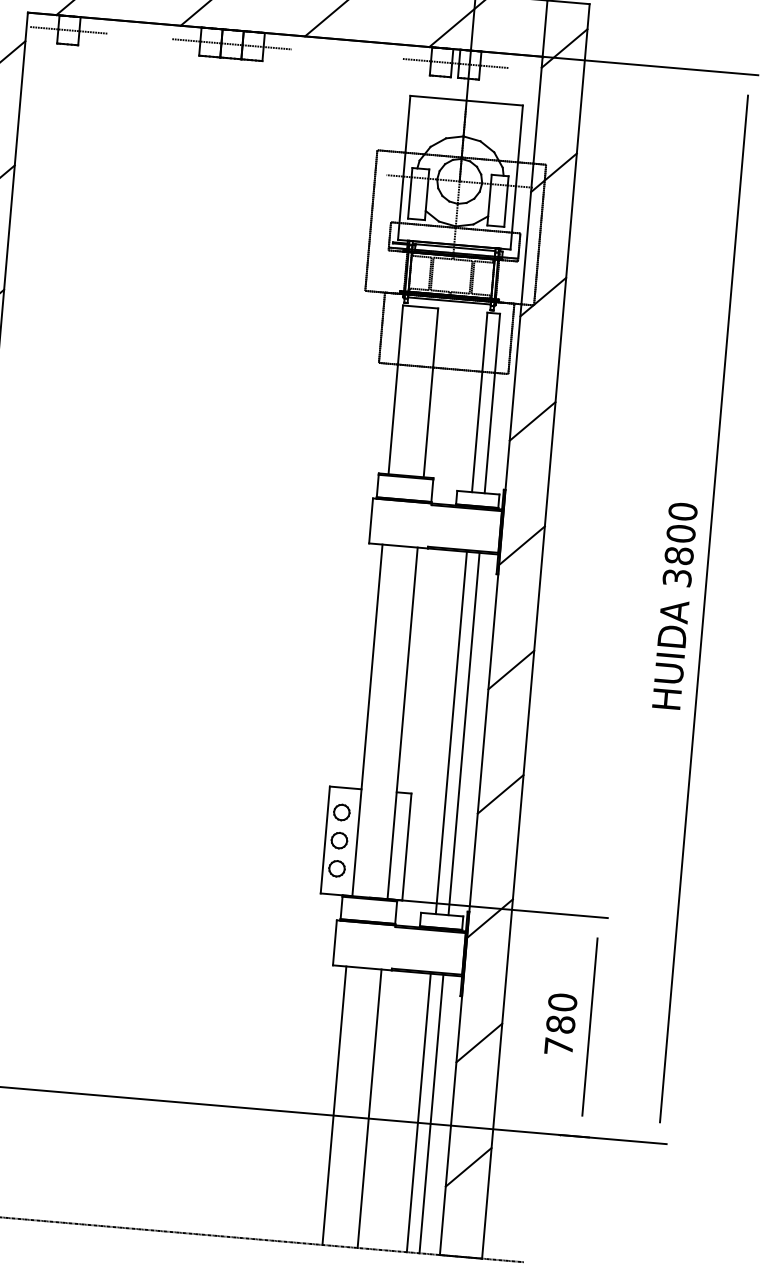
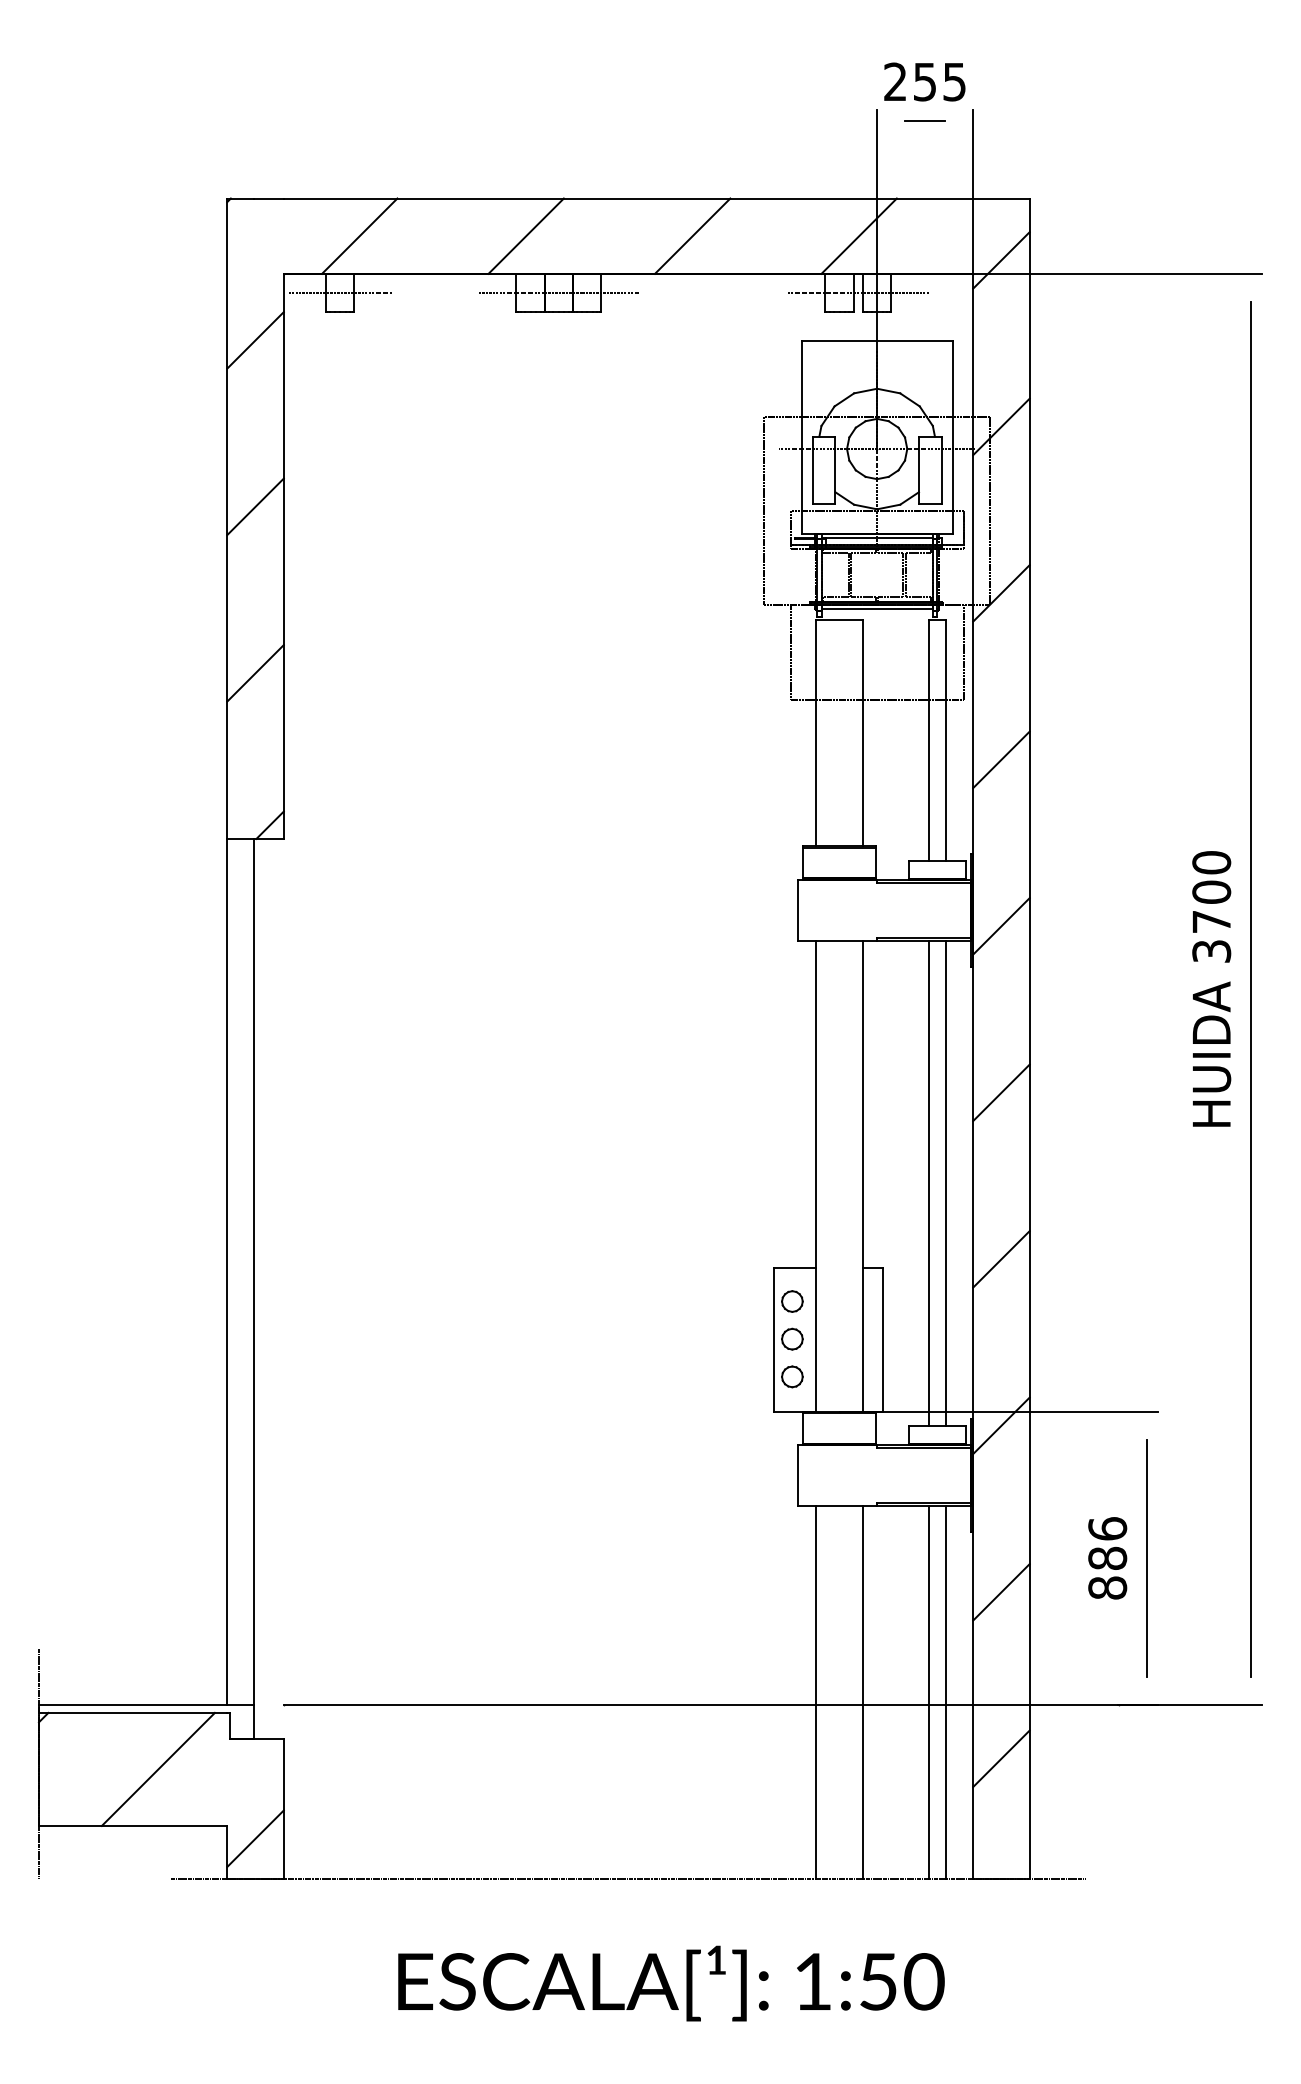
text: (679, 555) -> (1211, 921), 3800 -> 3700
text: (560, 1024) -> (1107, 1558), 780 -> 886

